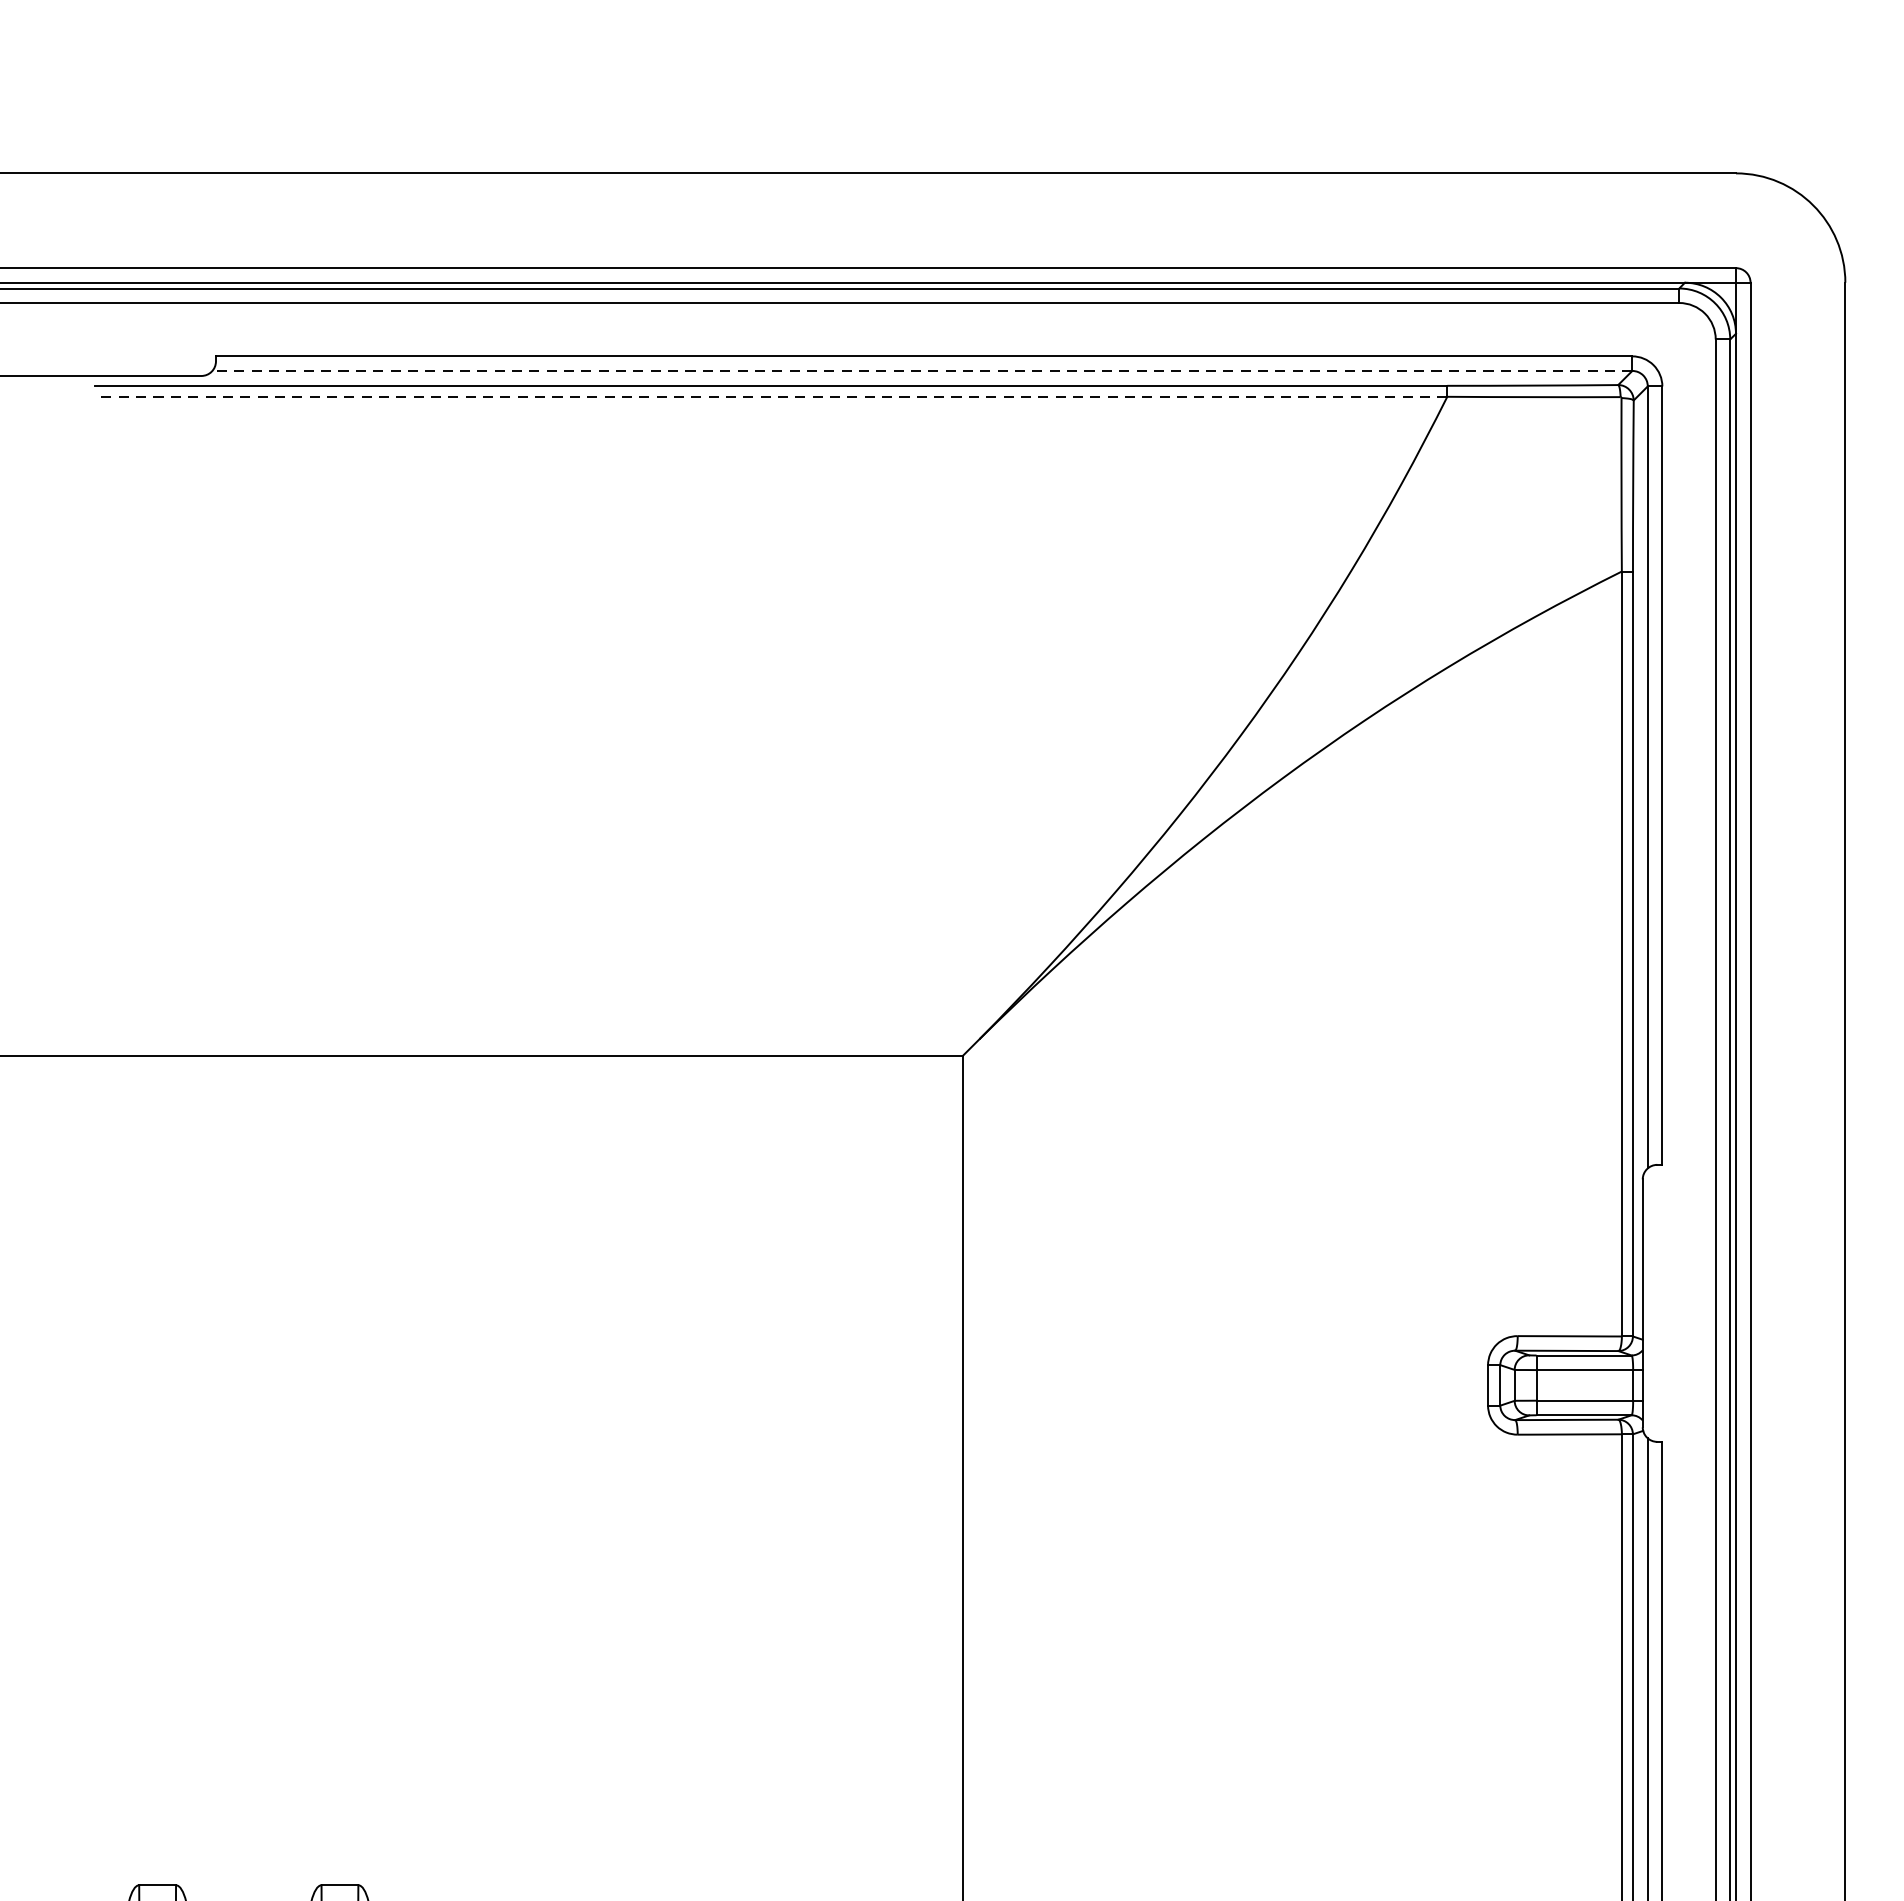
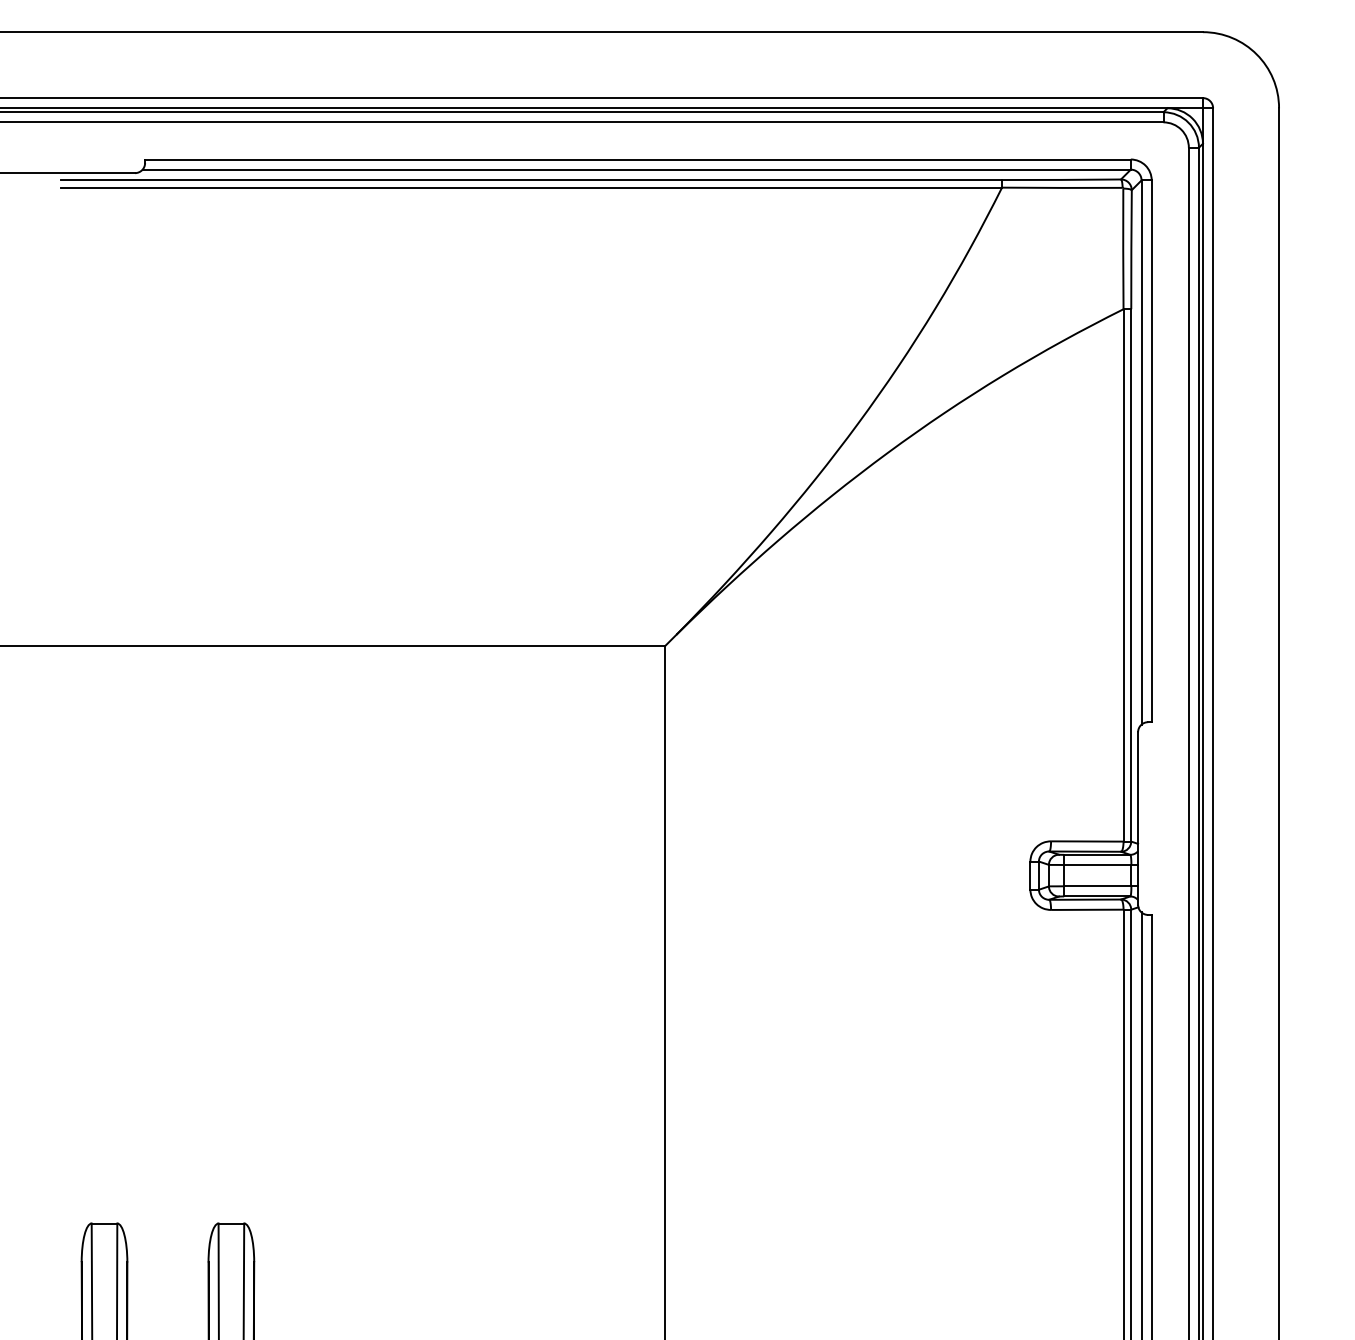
line: (922, 370) -> (636, 169), dashed -> solid
line: (771, 396) -> (531, 187), dashed -> solid

